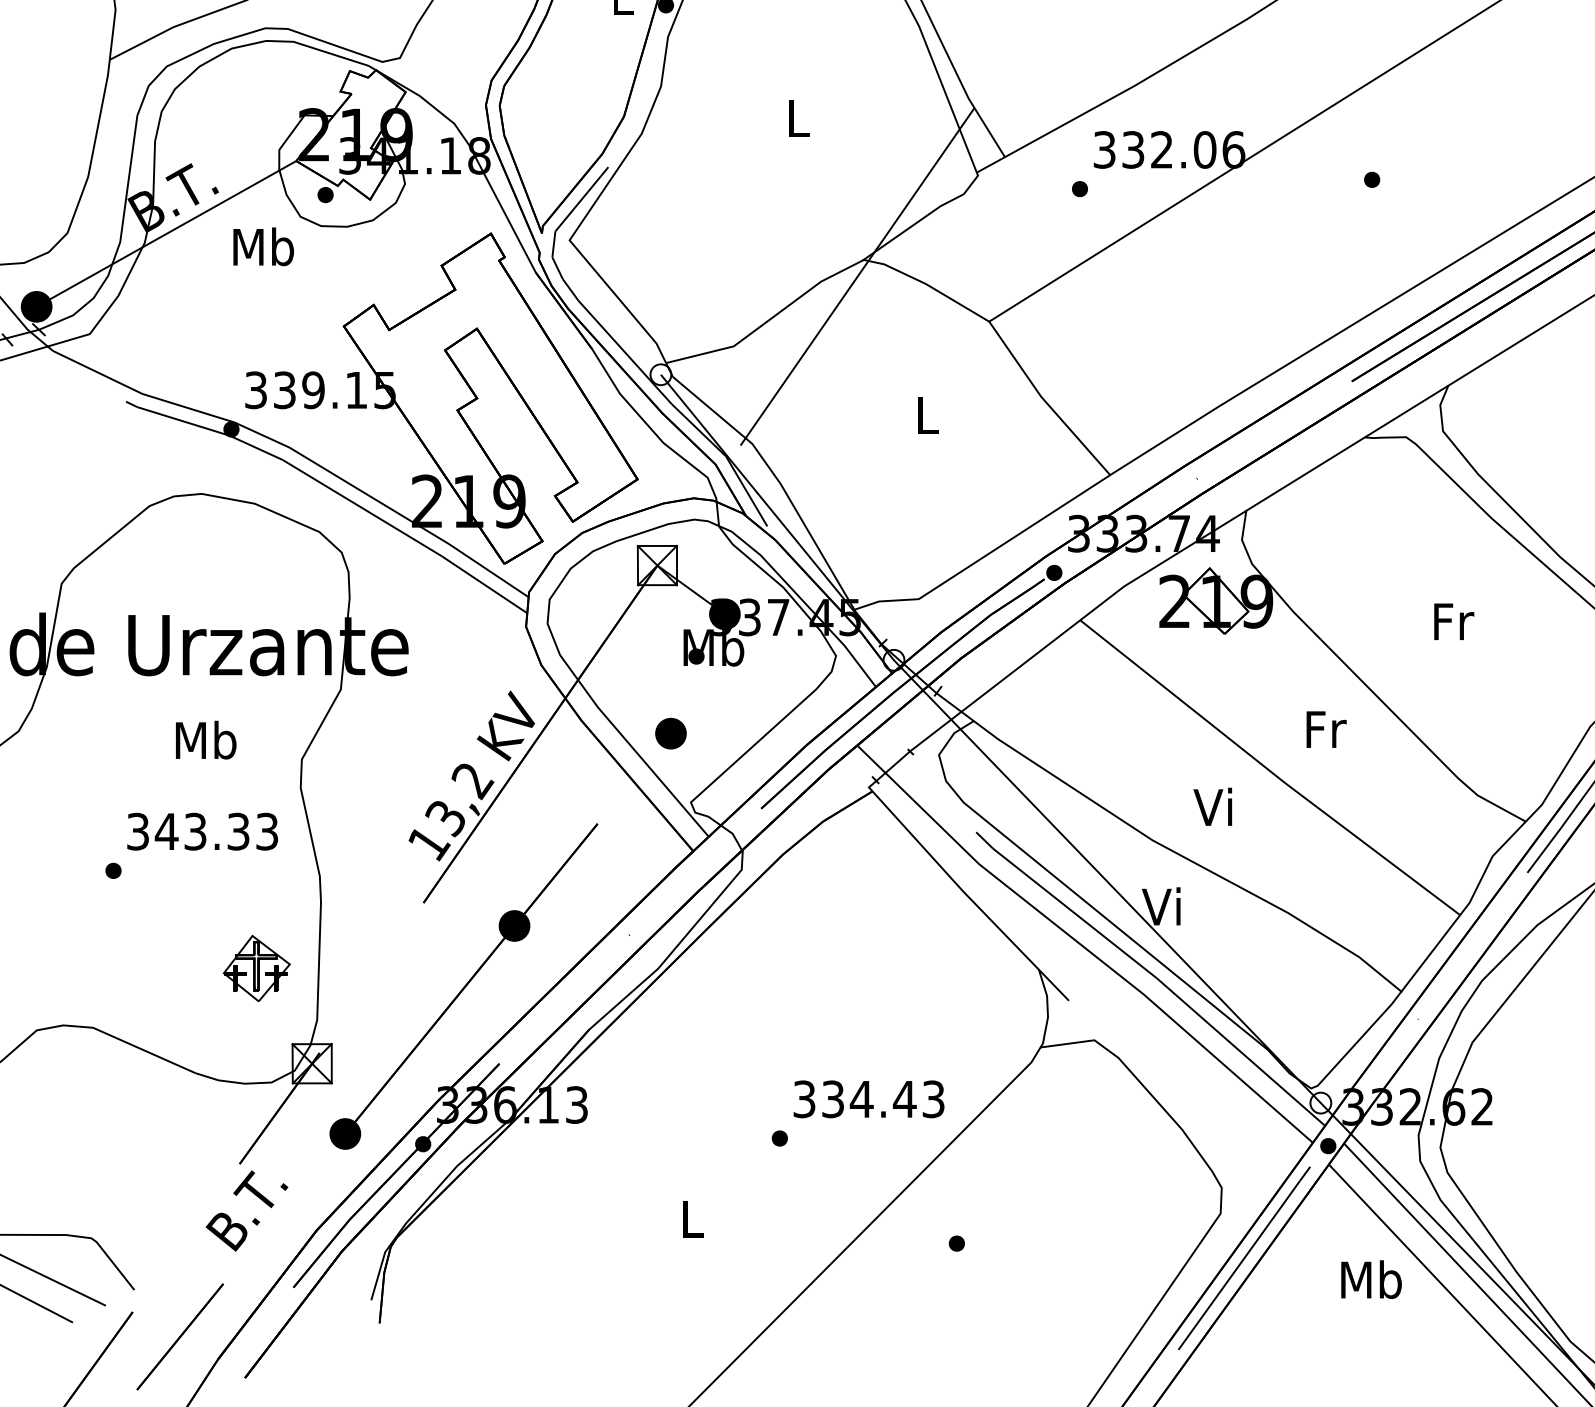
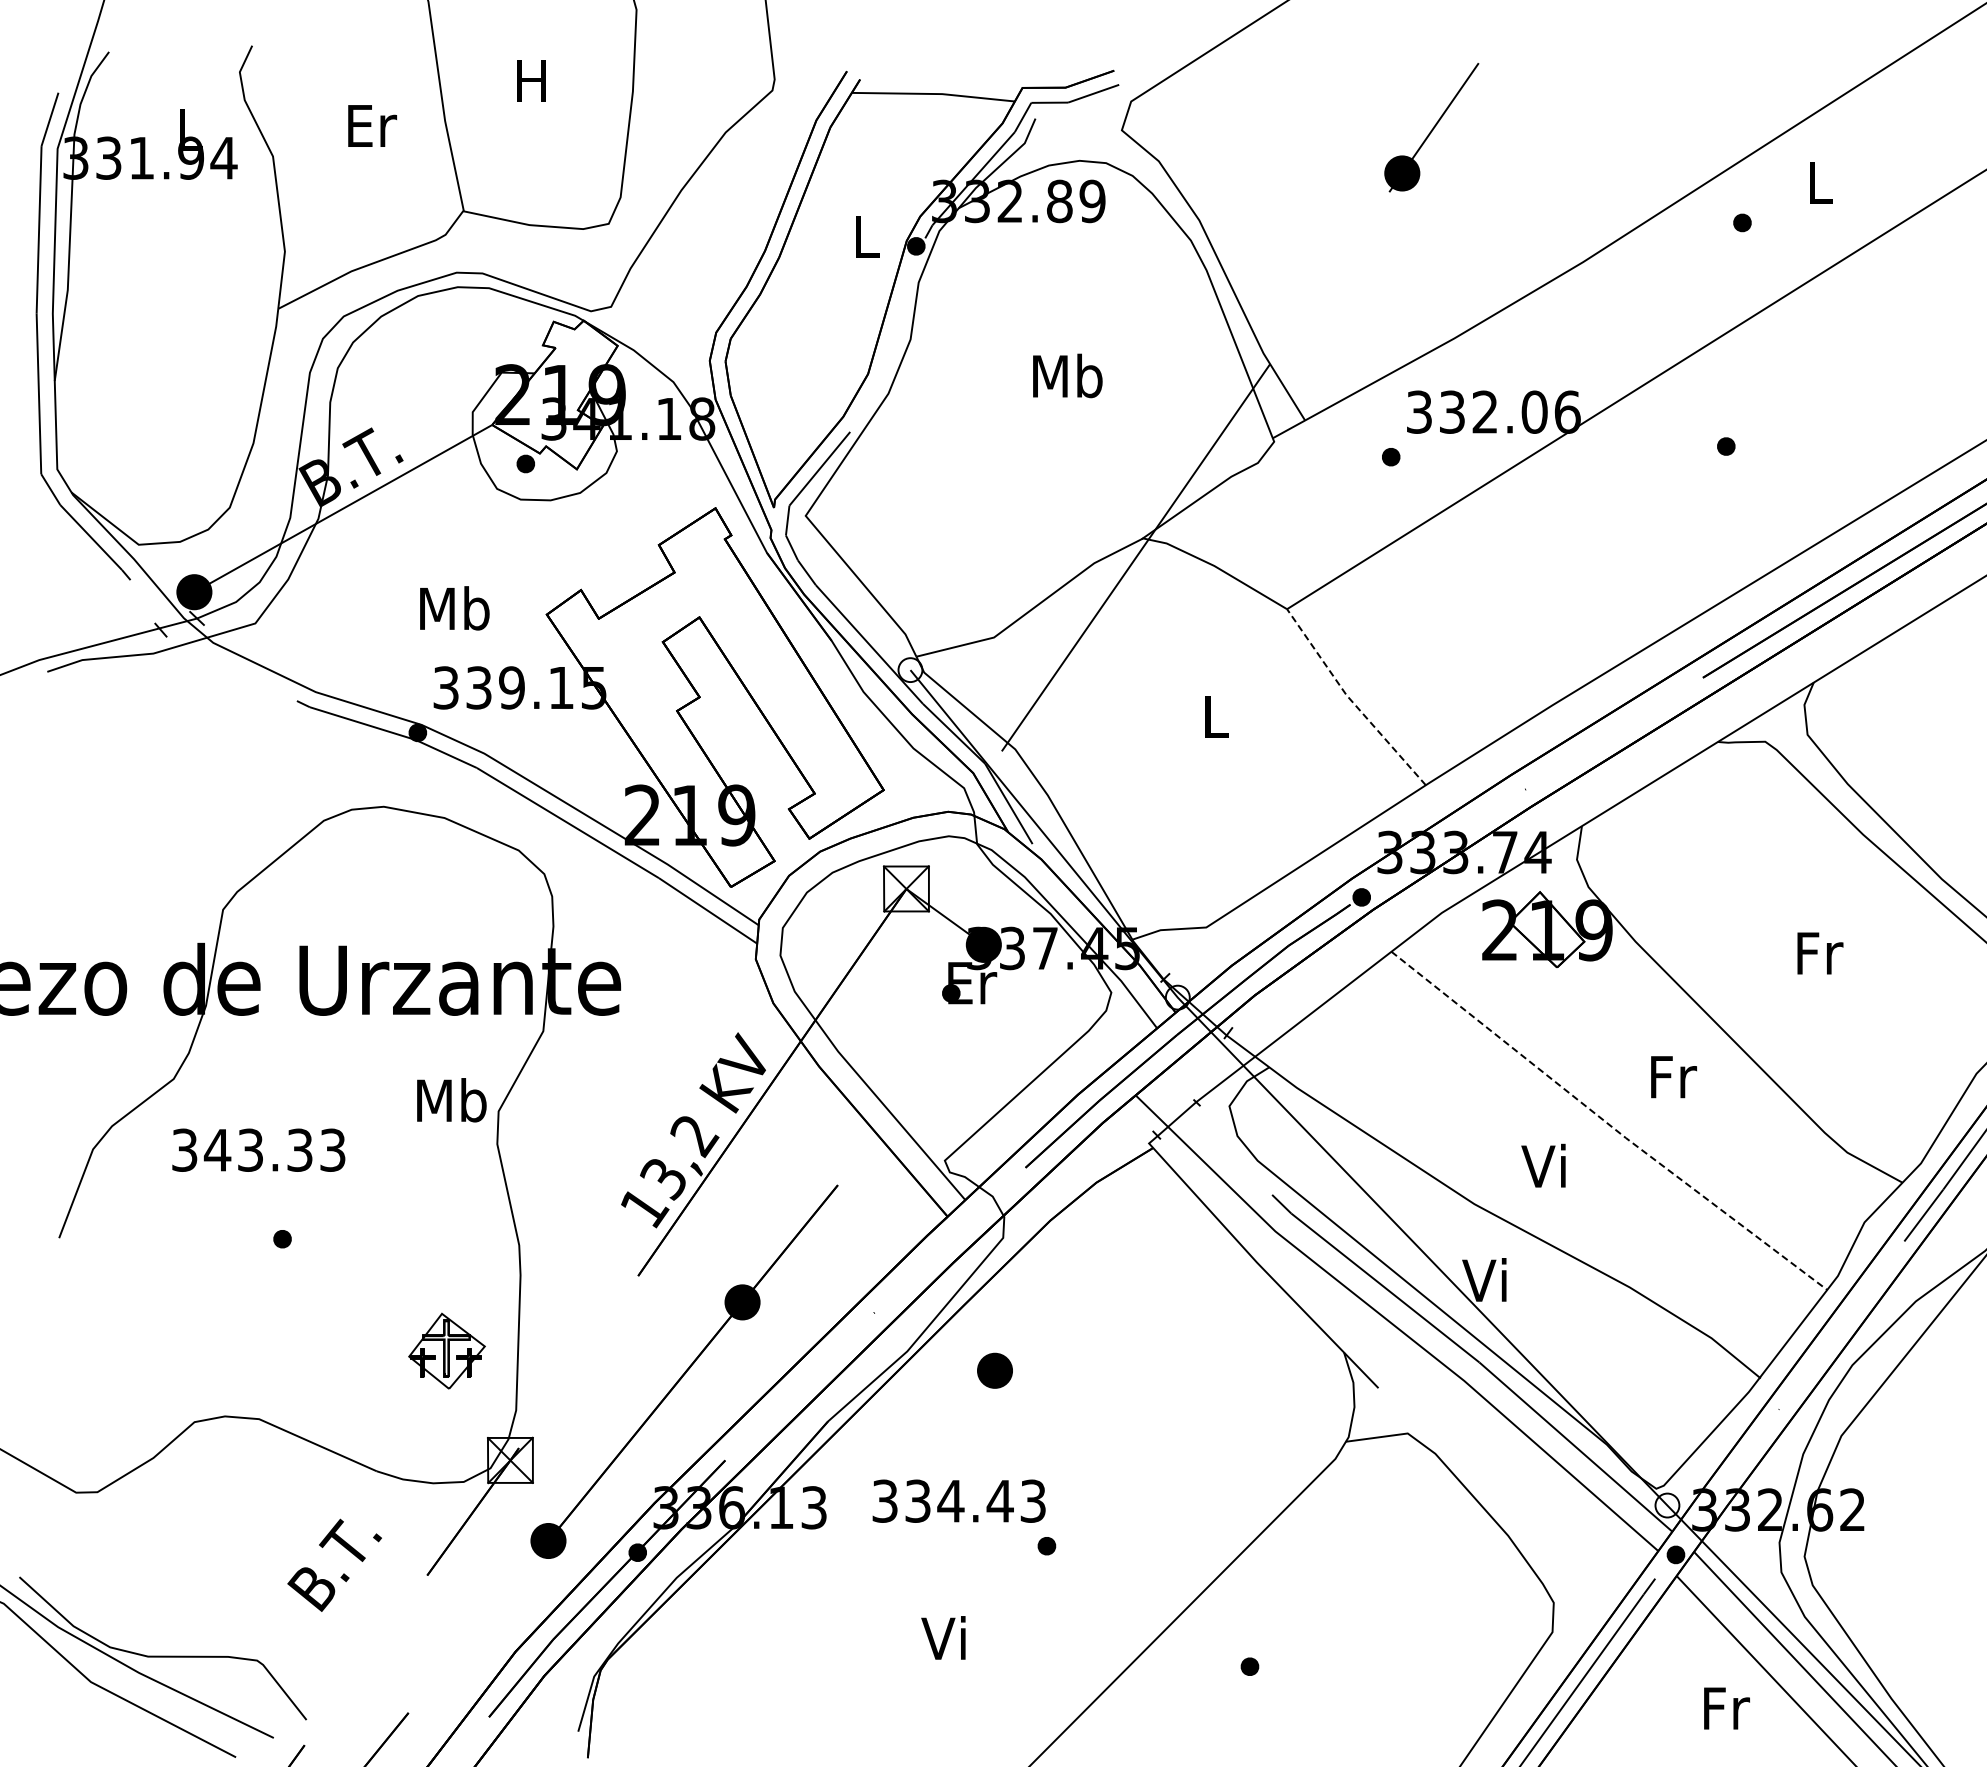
text: (797, 117) -> (1067, 375), L -> Mb
text: (263, 246) -> (454, 608), moved
line: (1045, 401) -> (1351, 700), solid -> dashed
text: (714, 647) -> (971, 983), Mb -> Er
part: (670, 733) -> (994, 1370), moved
text: (205, 740) -> (451, 1100), moved
line: (1269, 770) -> (1608, 1123), solid -> dashed
text: (202, 831) -> (258, 1149), moved
text: (868, 1098) -> (958, 1500), moved
text: (246, 1210) -> (334, 1564), moved
text: (689, 1218) -> (943, 1637), L -> Vi
text: (1371, 1279) -> (1725, 1707), Mb -> Fr

